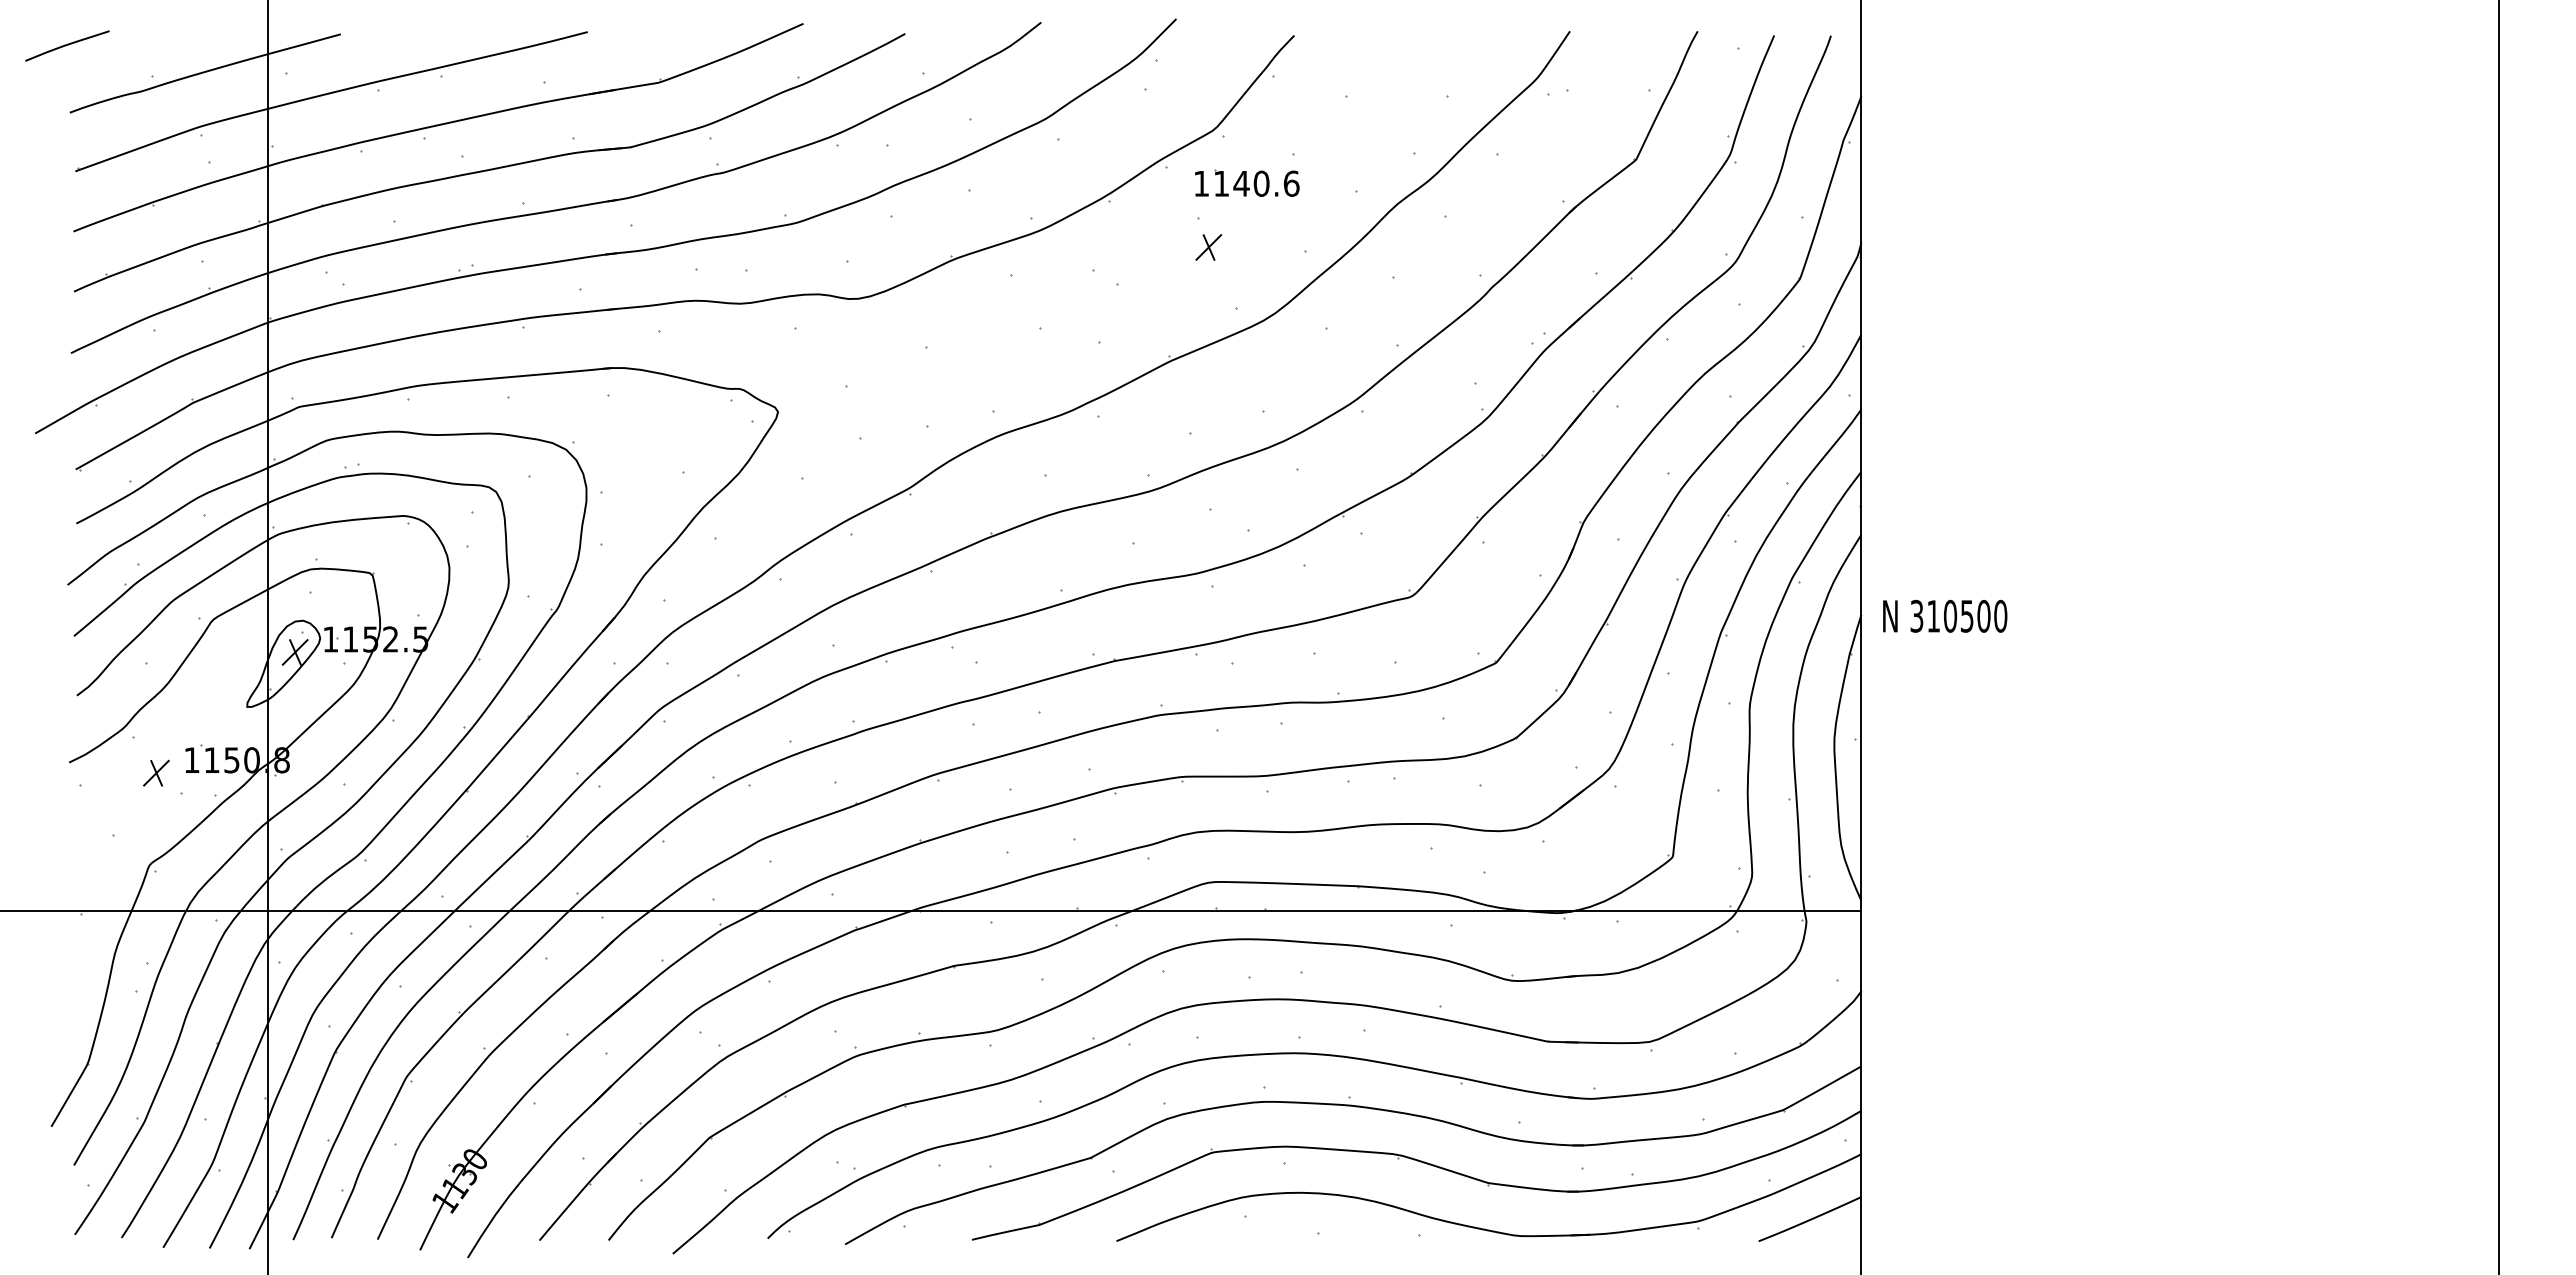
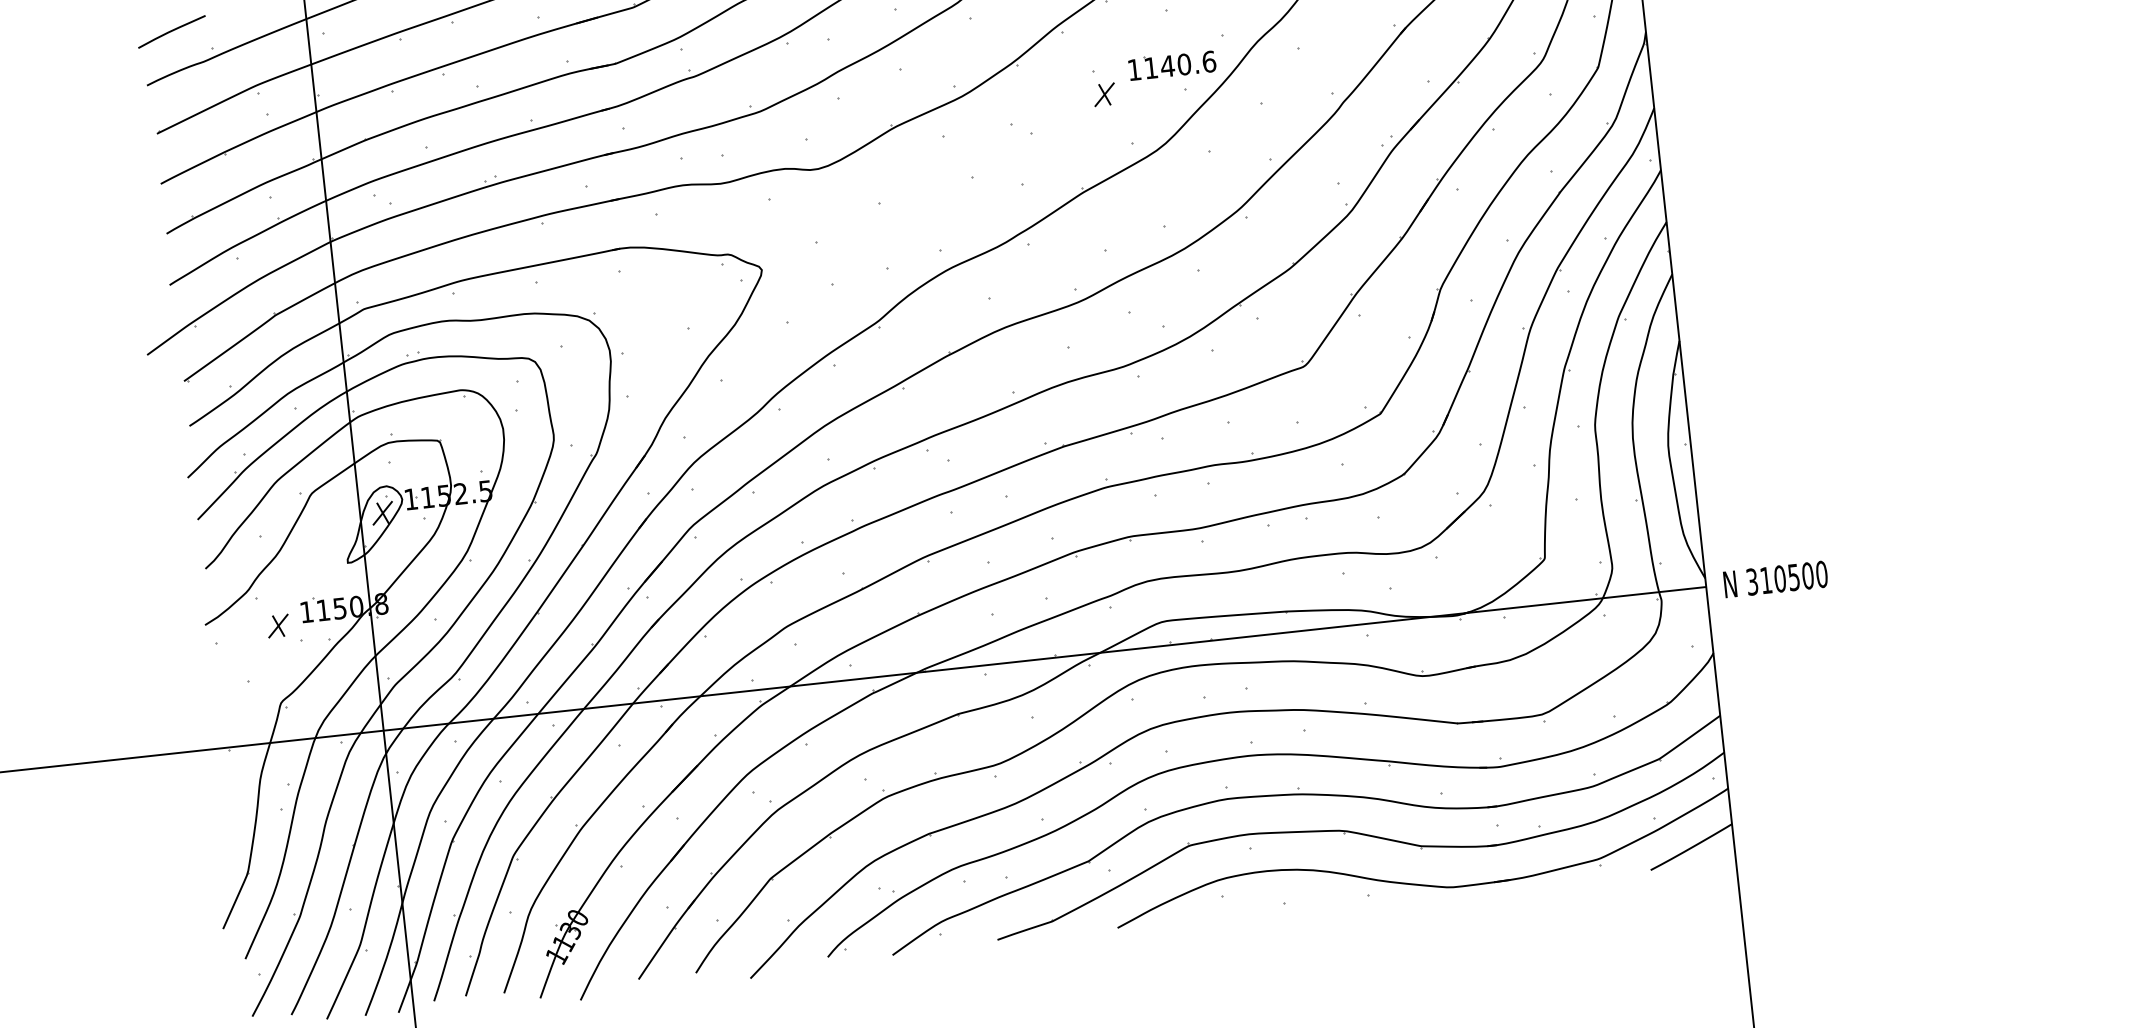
curve: (67, 45) -> (171, 31), moved
part: (1247, 182) -> (1172, 64), moved
text: (1945, 615) -> (1775, 578), moved

